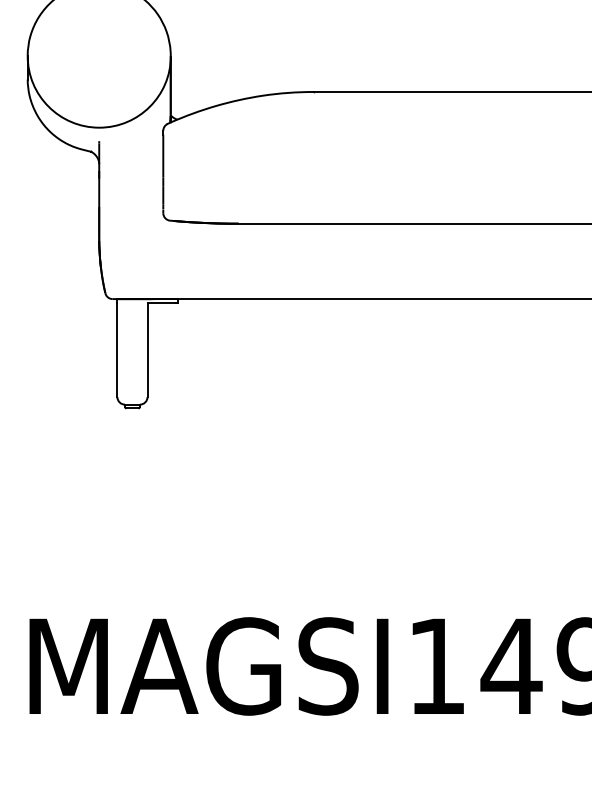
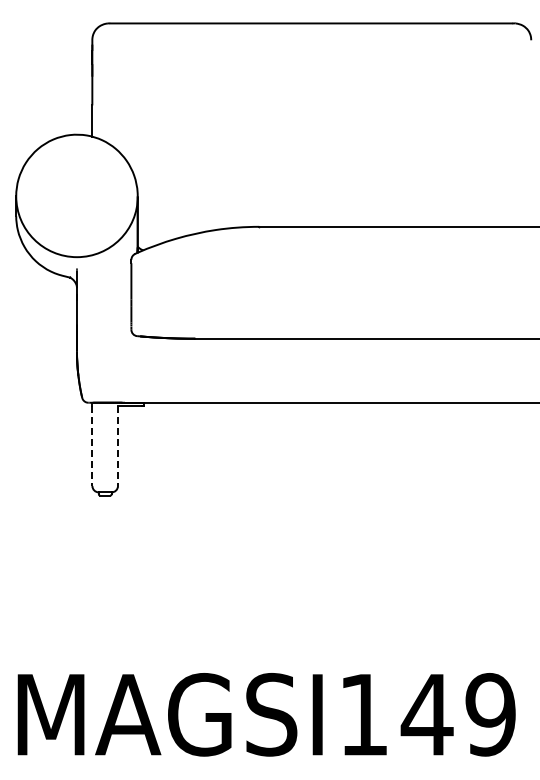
line: (117, 350) -> (92, 446), solid -> dashed
line: (148, 350) -> (118, 446), solid -> dashed

